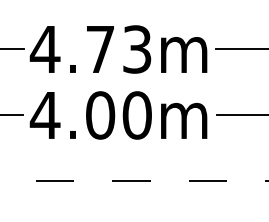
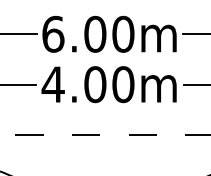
text: (90, 48) -> (87, 33), 4.73m -> 6.00m

